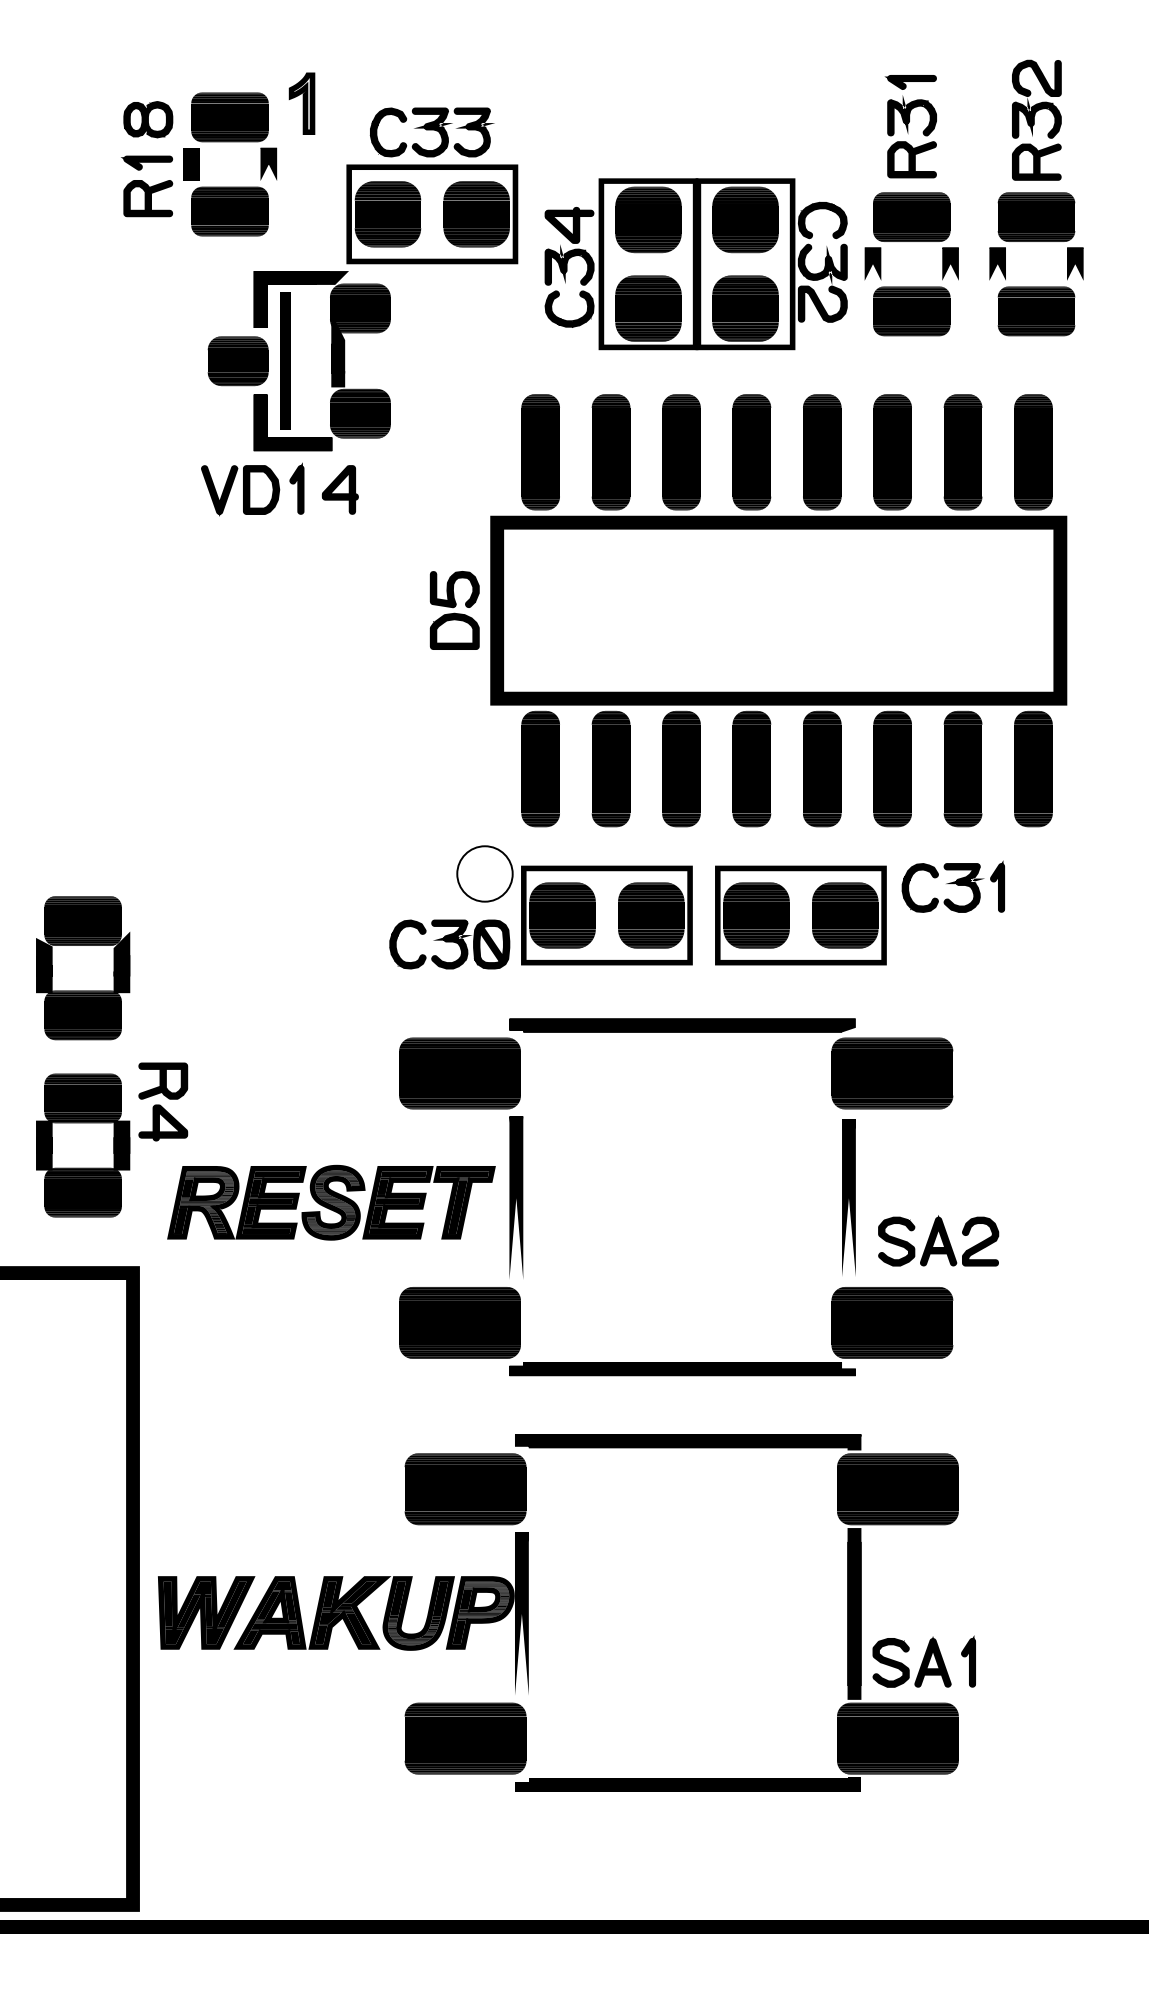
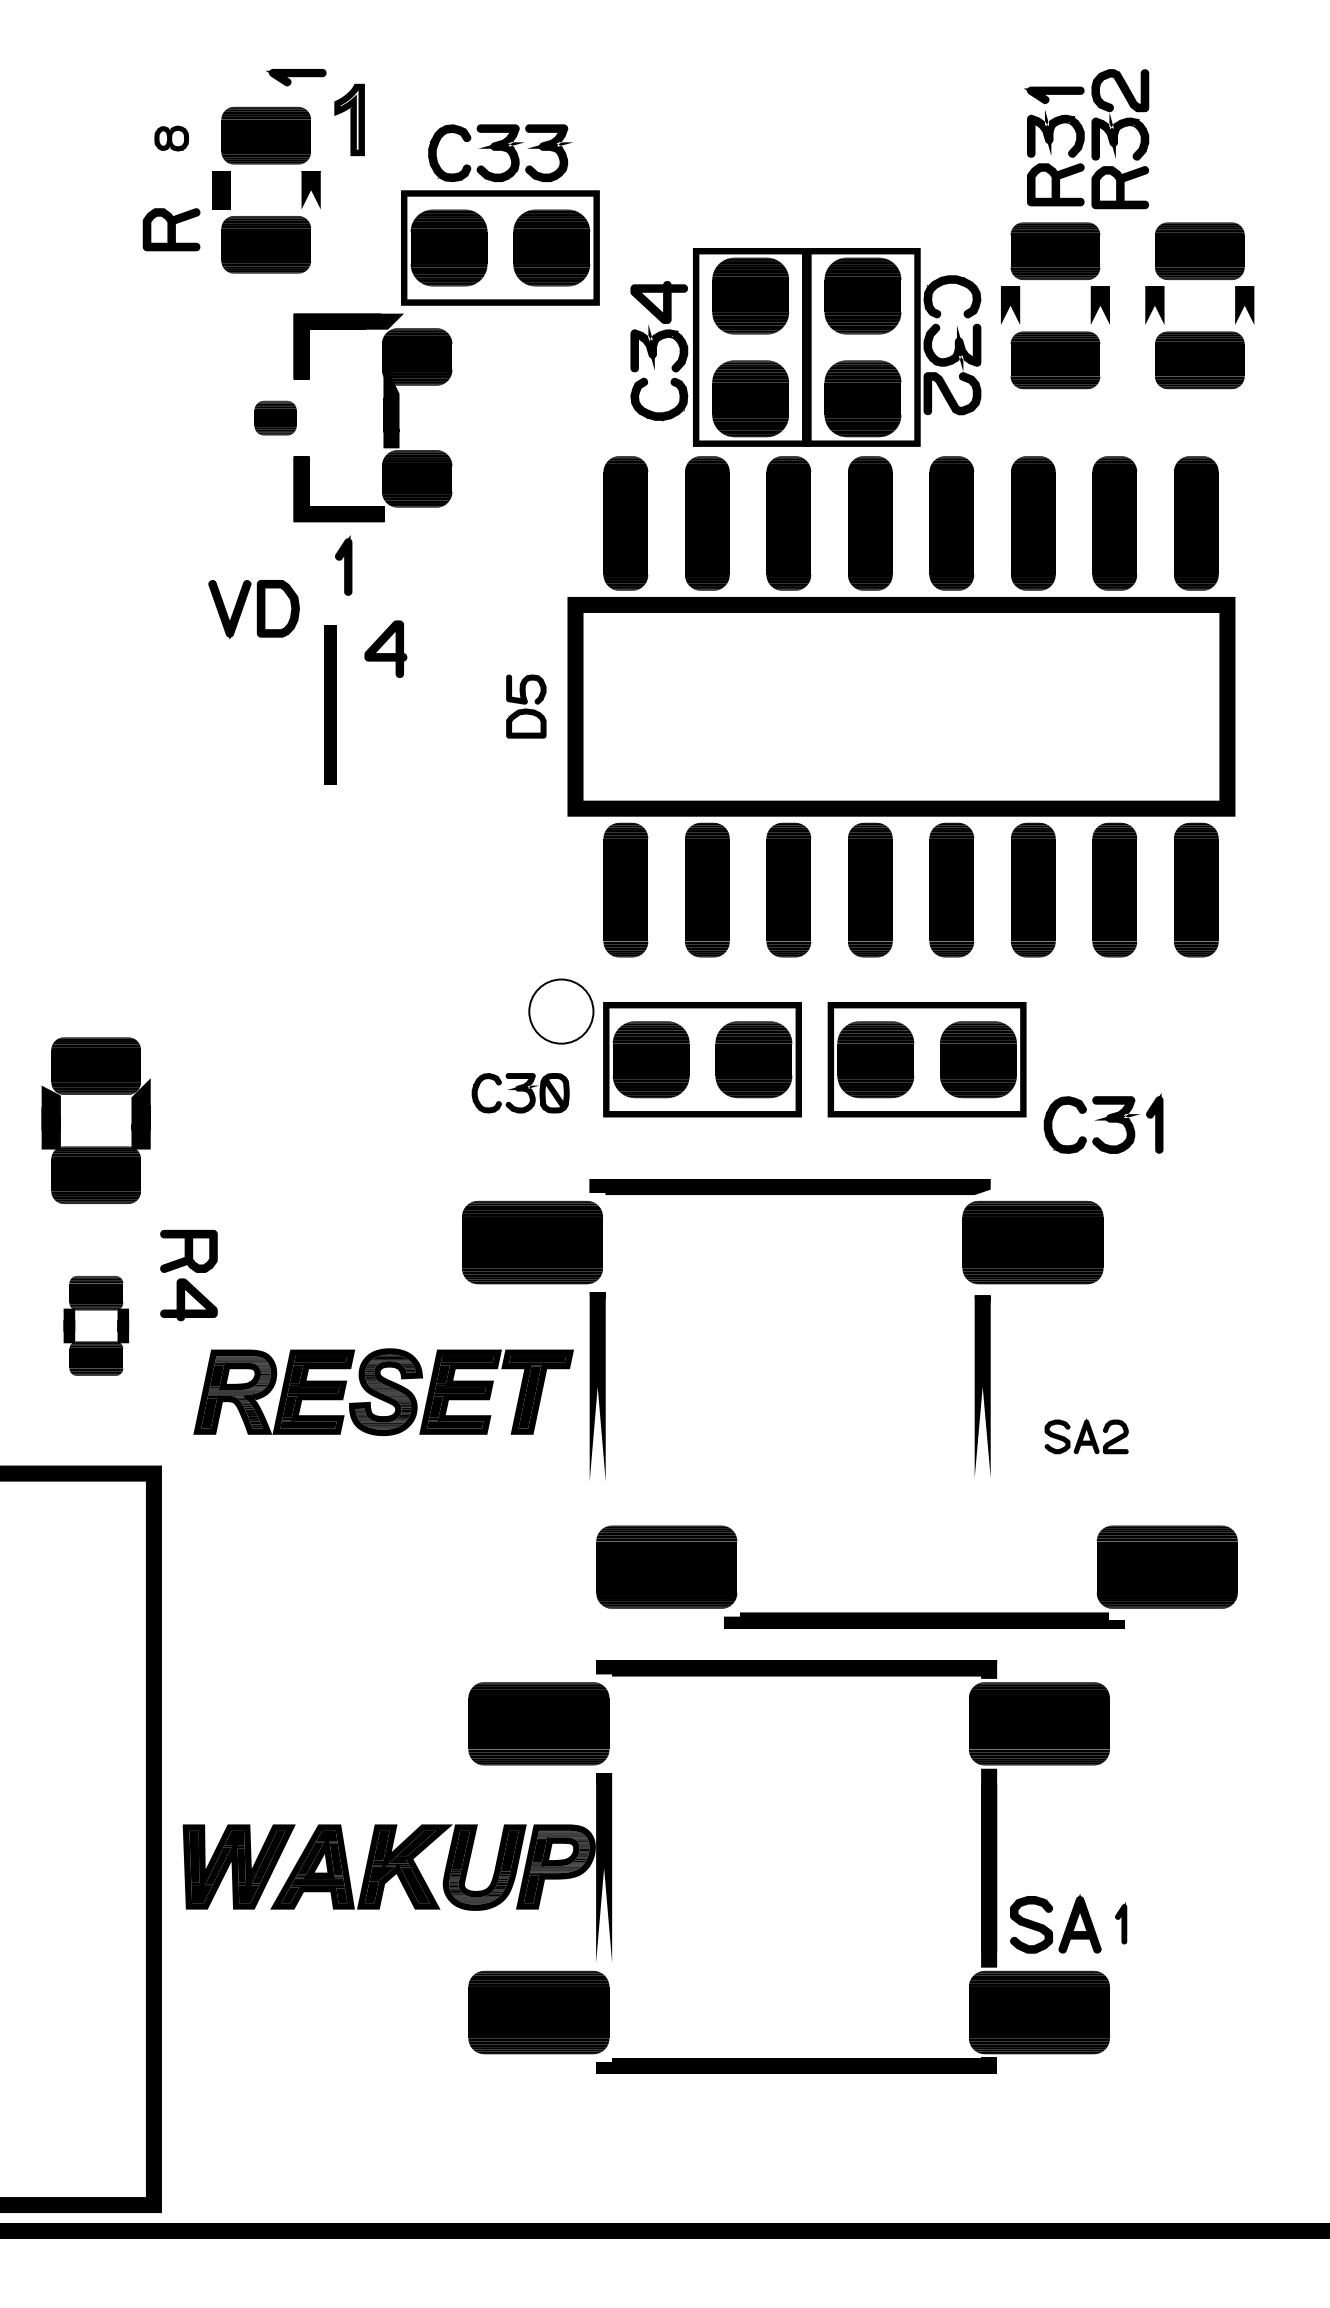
part: (148, 119) -> (171, 138), size x0.6
part: (1036, 119) -> (1119, 138), moved
part: (147, 162) -> (296, 76), moved
part: (695, 264) -> (805, 347), moved
line: (285, 360) -> (330, 704), moved
part: (237, 361) -> (274, 418), size x0.6
part: (339, 489) -> (384, 648), moved
part: (240, 490) -> (254, 609), moved
part: (454, 610) -> (526, 706), size x0.7
part: (952, 886) -> (1102, 1123), moved
part: (449, 944) -> (520, 1093), size x0.7
part: (83, 1145) -> (96, 1325), size x0.6
part: (938, 1240) -> (1086, 1435), size x0.6
part: (676, 1362) -> (917, 1612), moved
part: (968, 1661) -> (1121, 1923), size x0.7

